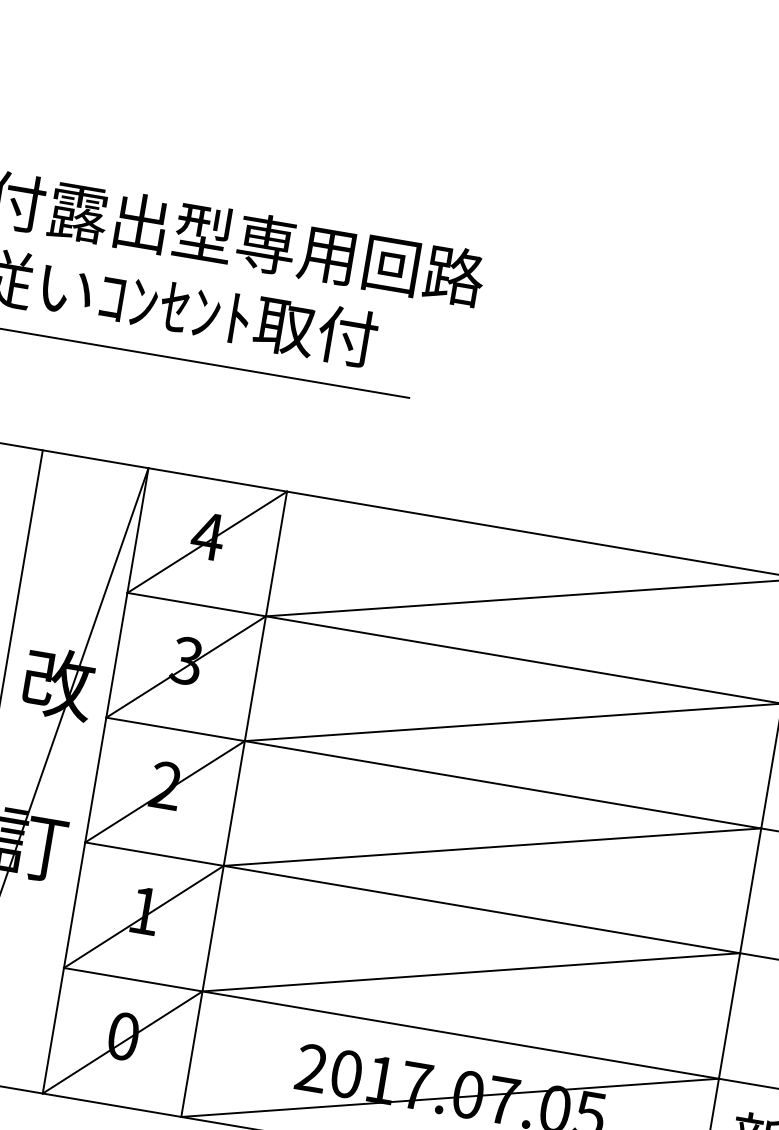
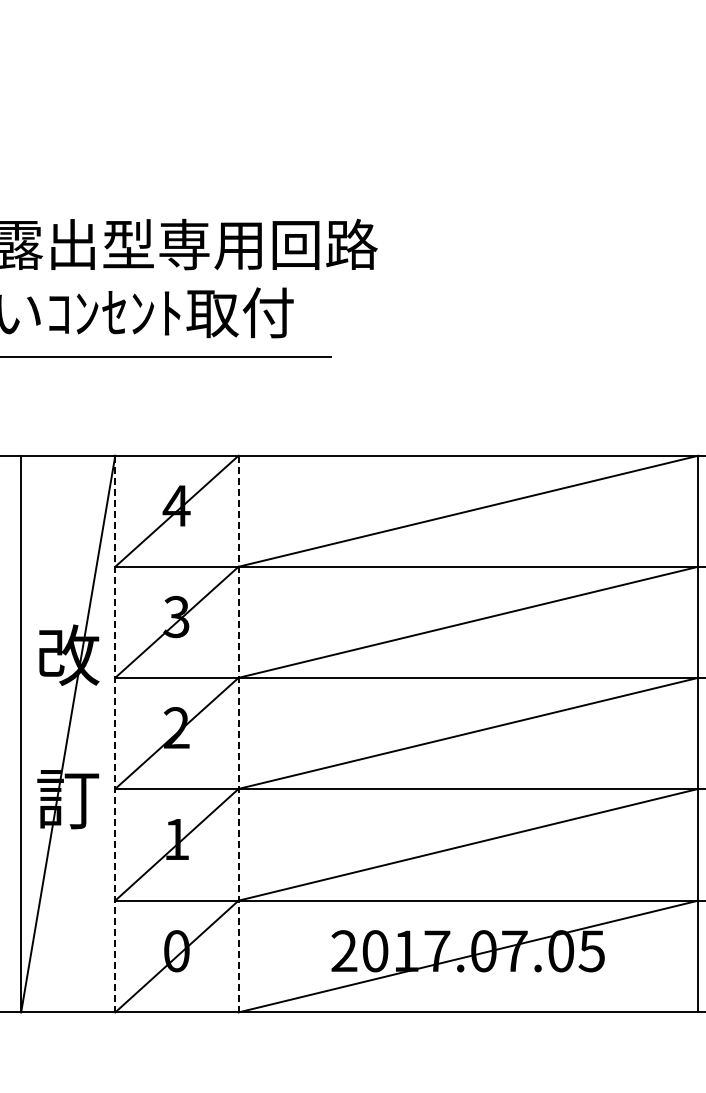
line: (95, 781) -> (115, 734), solid -> dashed
line: (233, 804) -> (238, 734), solid -> dashed

